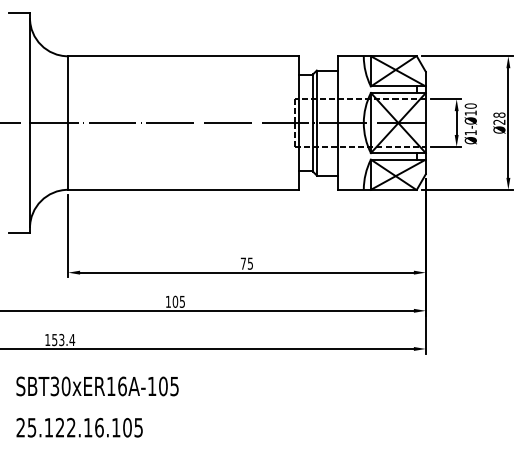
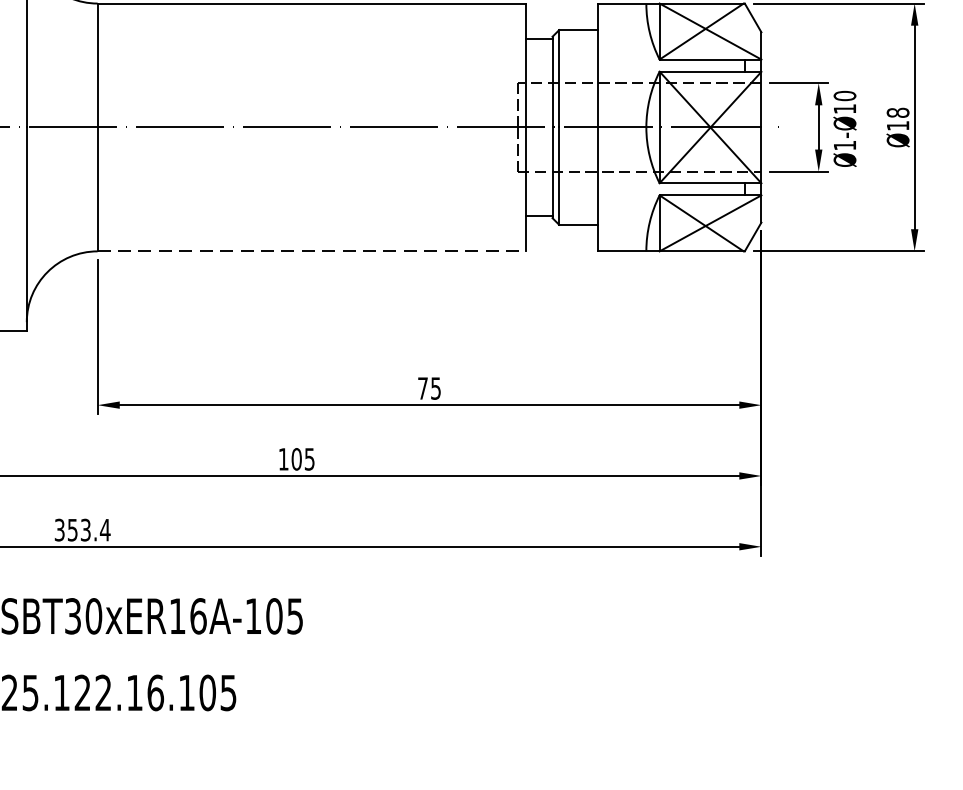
text: (499, 121) -> (898, 124), 28 -> 18
line: (184, 189) -> (313, 250), solid -> dashed
text: (47, 339) -> (59, 529), 153.4 -> 353.4

